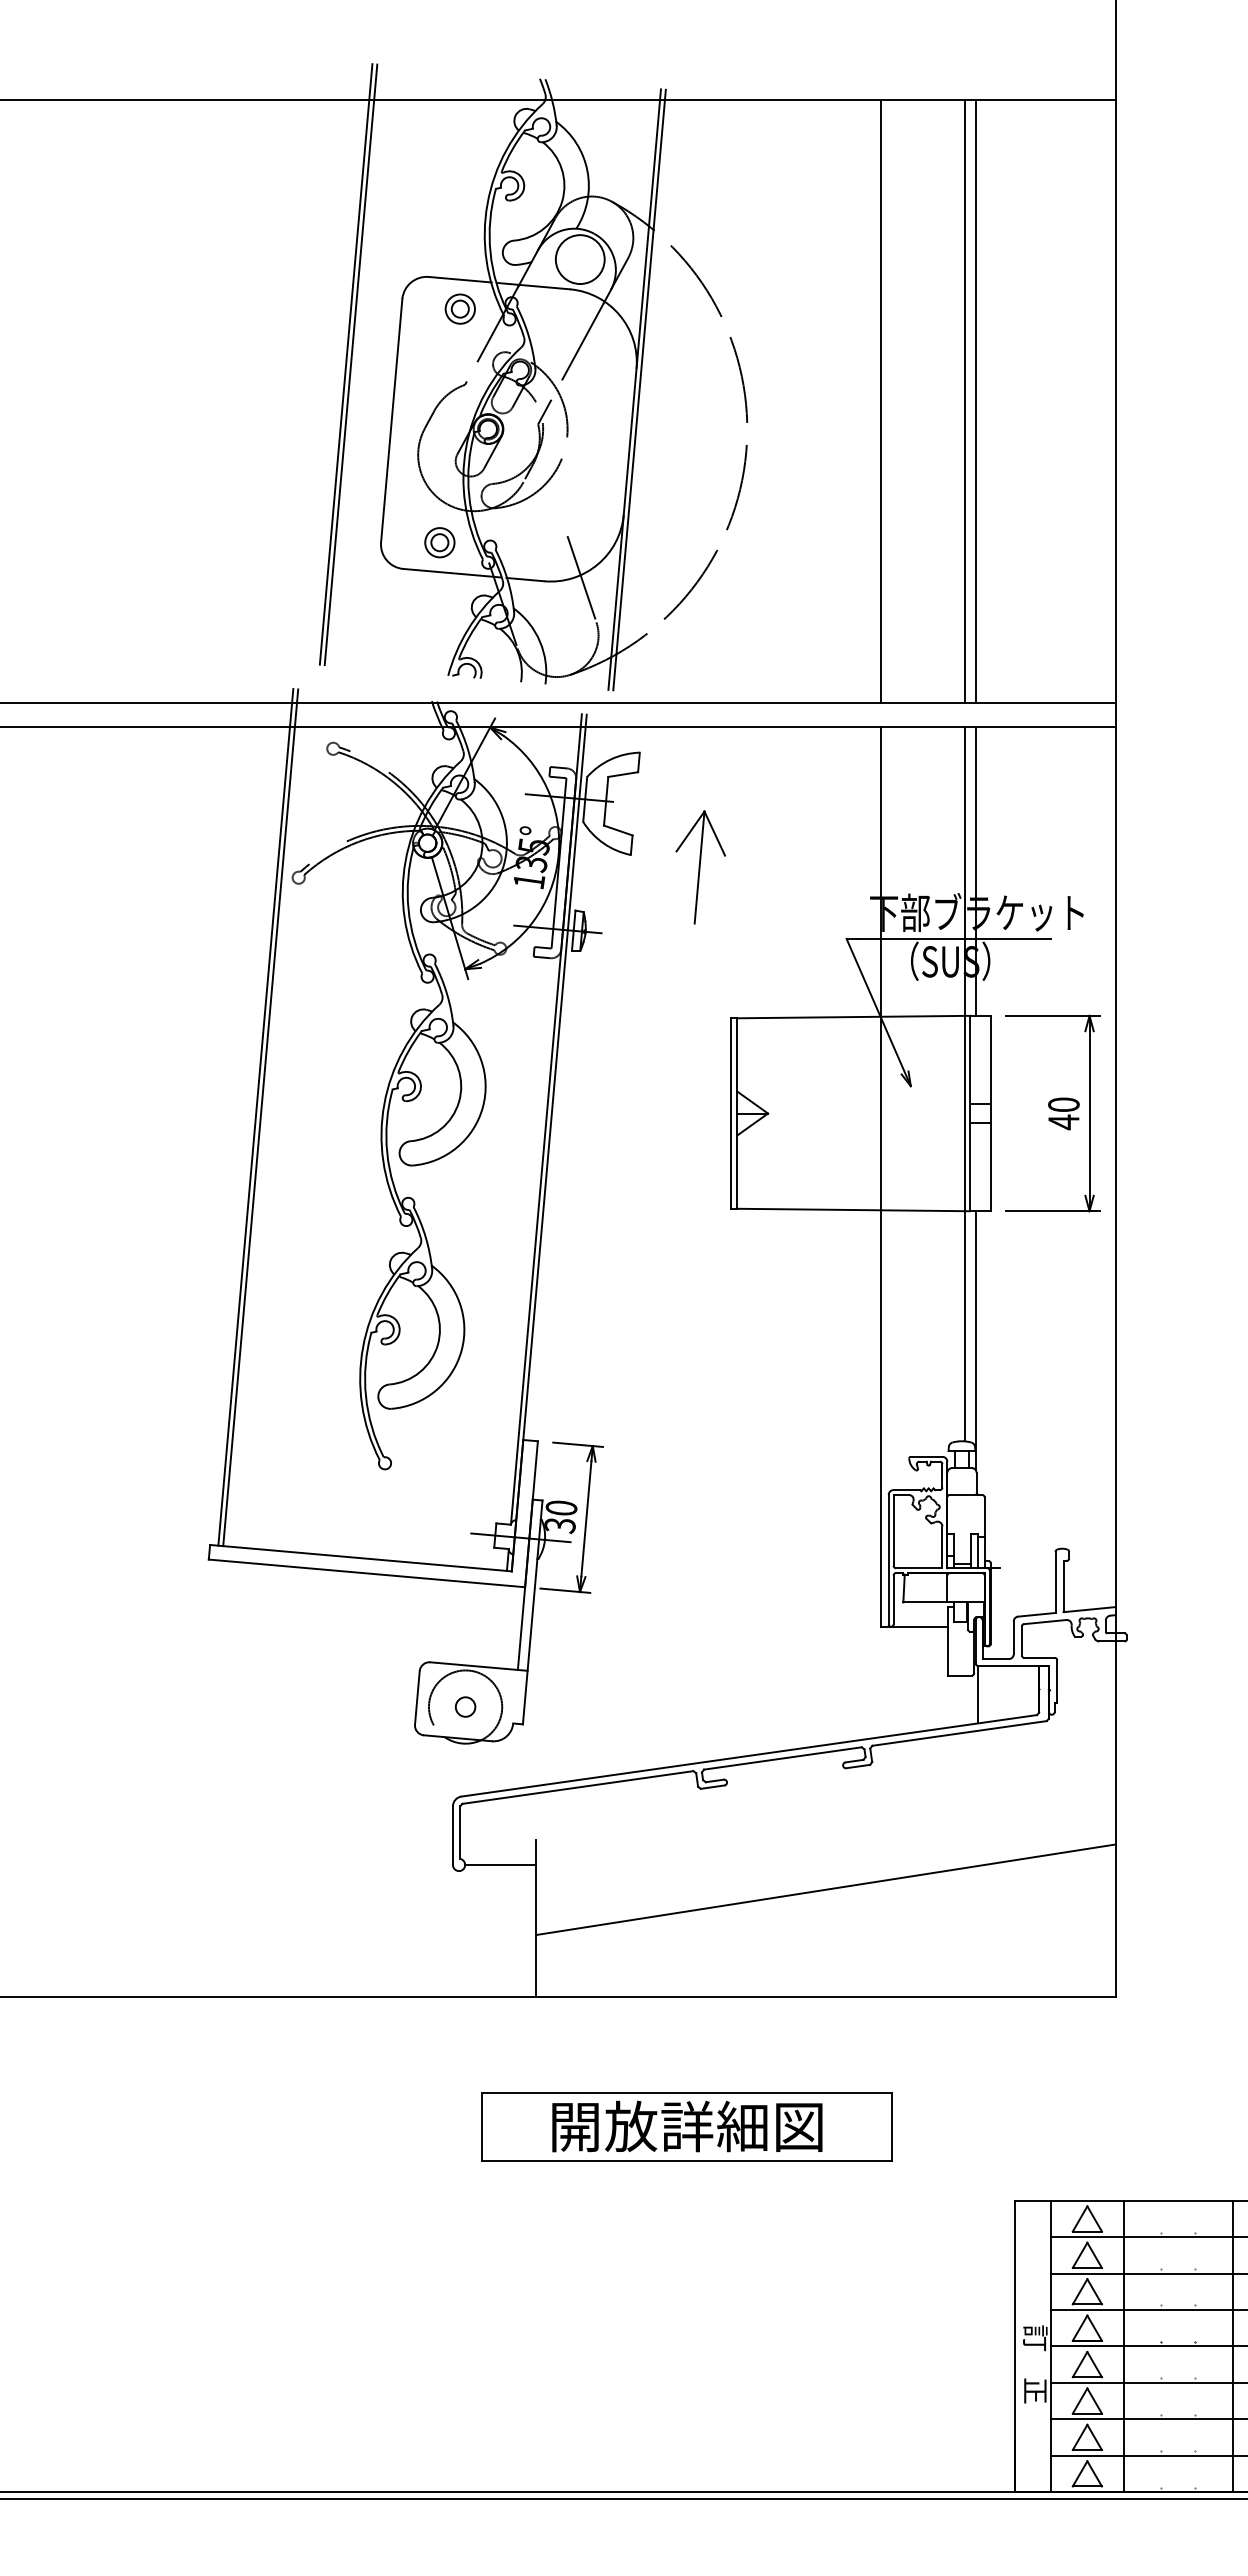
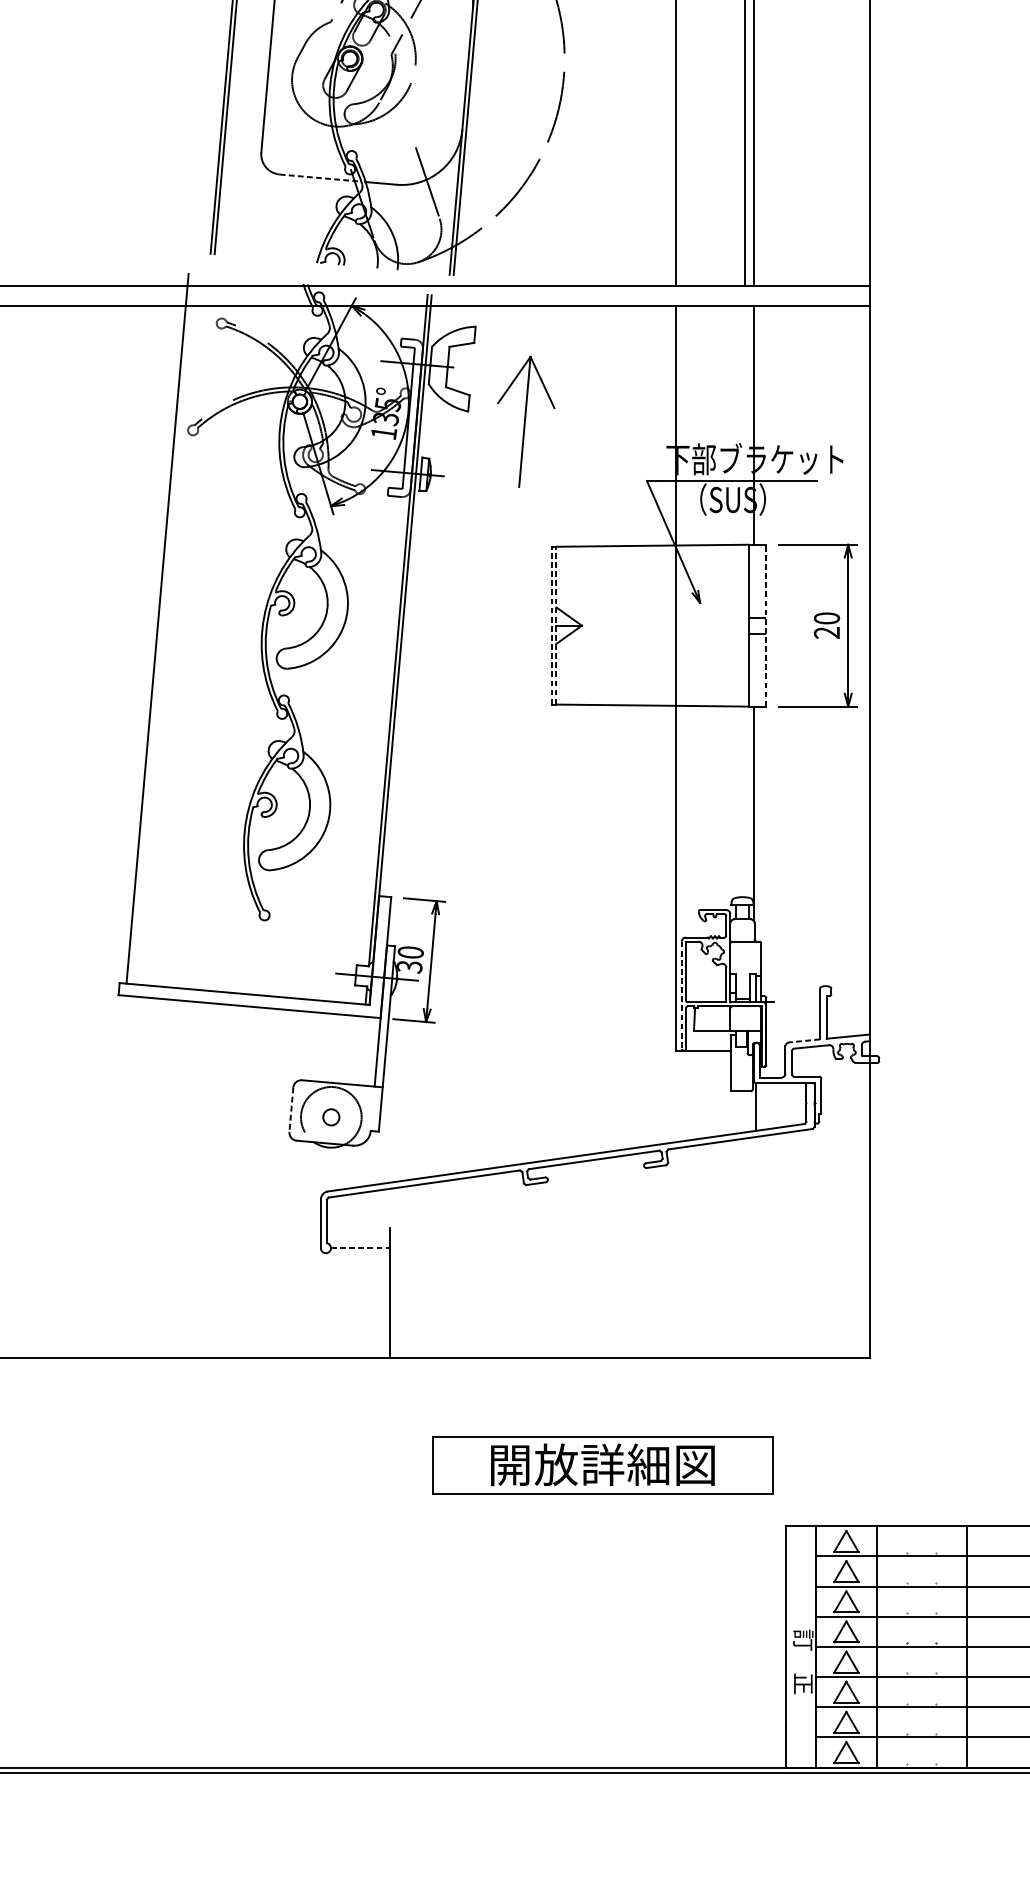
part: (439, 542) -> (309, 152), removed
line: (452, 573) -> (320, 178), solid -> dashed
part: (700, 867) -> (525, 421), size x1.4
line: (965, 1084) -> (745, 601), removed
line: (731, 1113) -> (551, 625), solid -> dashed
line: (737, 1113) -> (556, 625), solid -> dashed
line: (990, 1113) -> (766, 625), solid -> dashed
line: (260, 1117) -> (161, 628), removed
text: (1063, 1122) -> (826, 633), 40 -> 20
line: (888, 1559) -> (681, 995), solid -> dashed
line: (1036, 1614) -> (804, 1040), solid -> dashed
line: (417, 1697) -> (291, 1109), solid -> dashed
line: (501, 1864) -> (361, 1247), solid -> dashed
line: (825, 1889) -> (629, 1268), removed
part: (686, 2126) -> (602, 1464), moved

